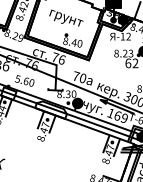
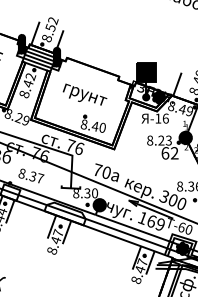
text: (128, 36) -> (165, 118), -12 -> -16
text: (25, 80) -> (31, 175), 5.60 -> 8.37

